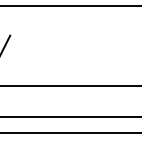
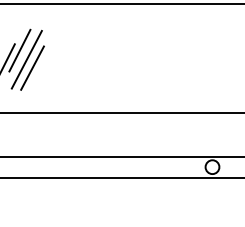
line: (13, 40) -> (19, 50), added
line: (18, 46) -> (26, 59), added
line: (23, 52) -> (32, 67), added

